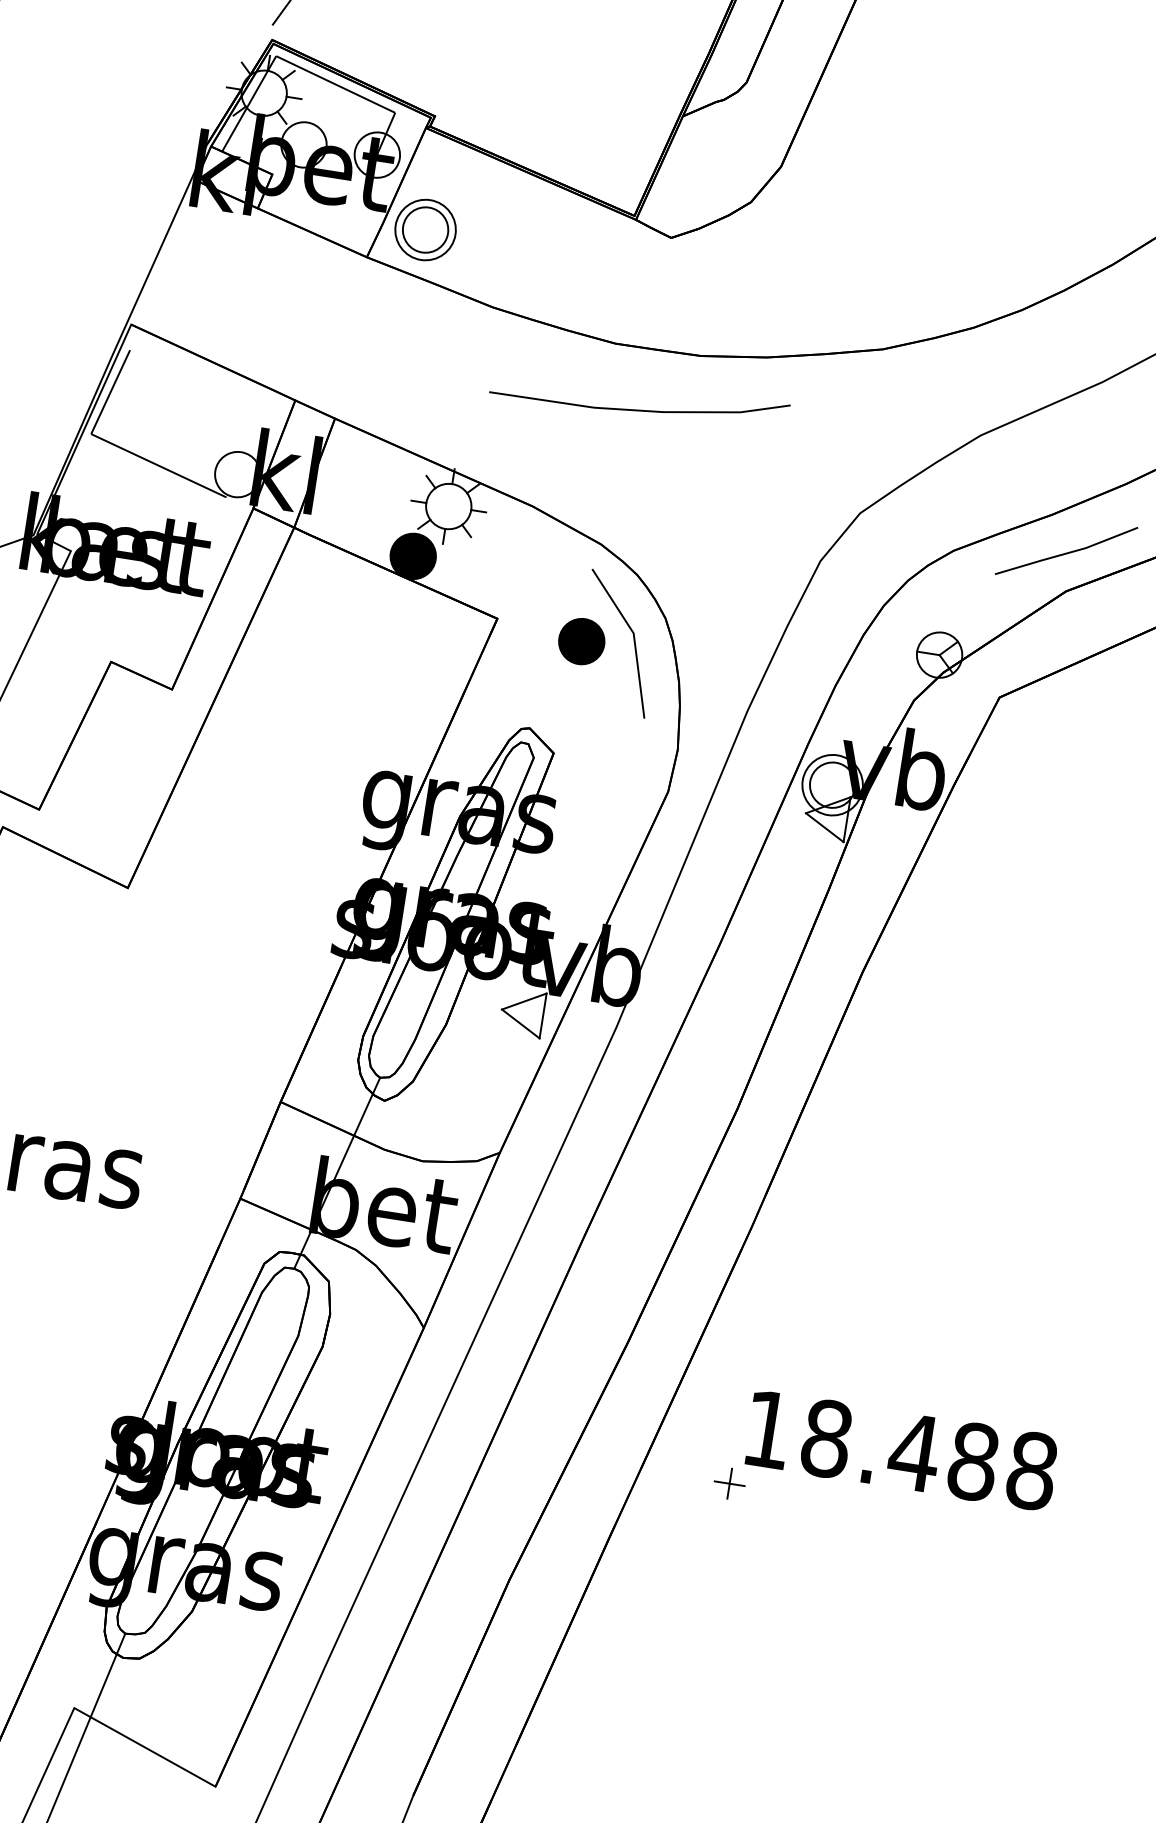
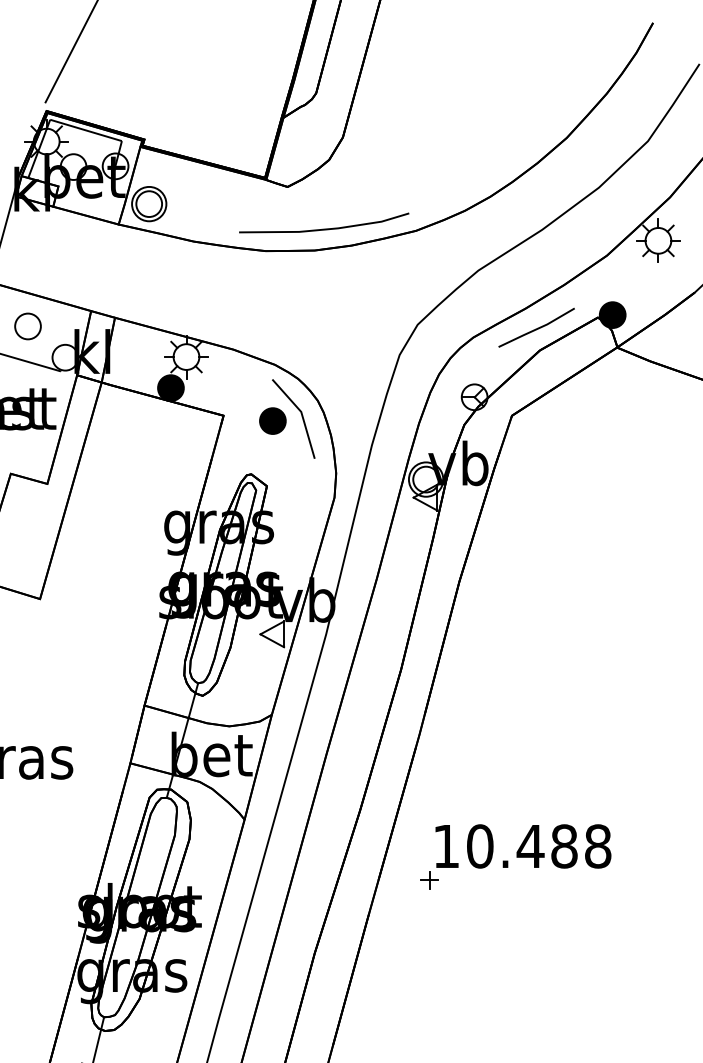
line: (638, 408) -> (324, 228), moved
part: (180, 409) -> (27, 326), added
text: (827, 1438) -> (480, 846), 18.488 -> 10.488

